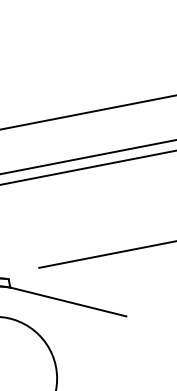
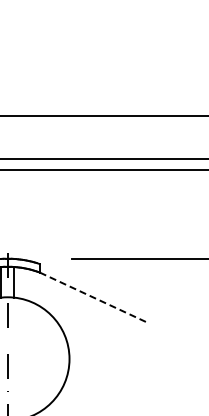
line: (68, 301) -> (94, 297), solid -> dashed

